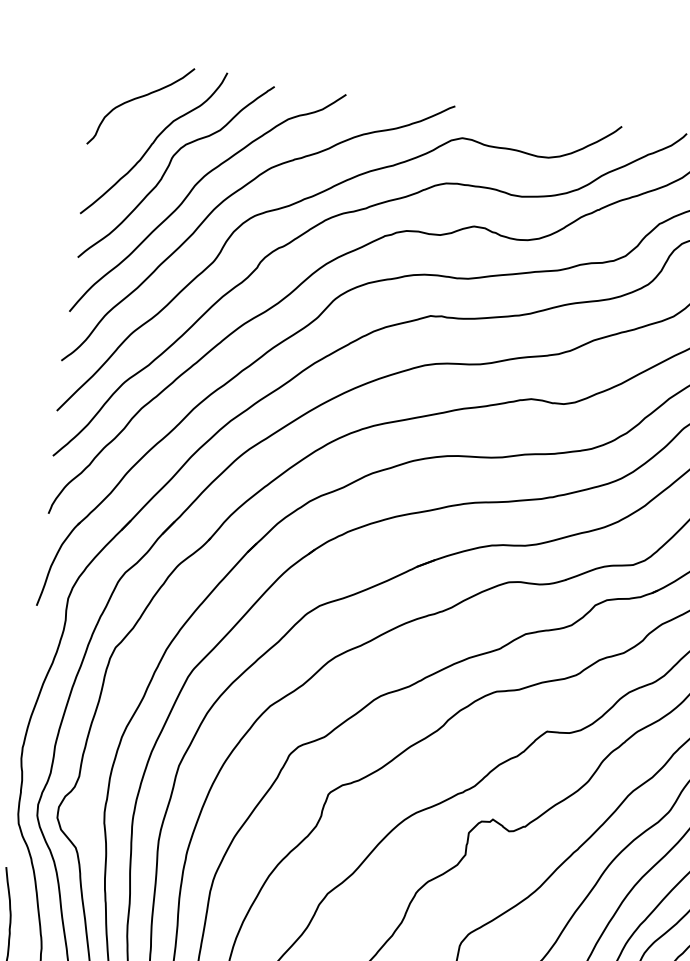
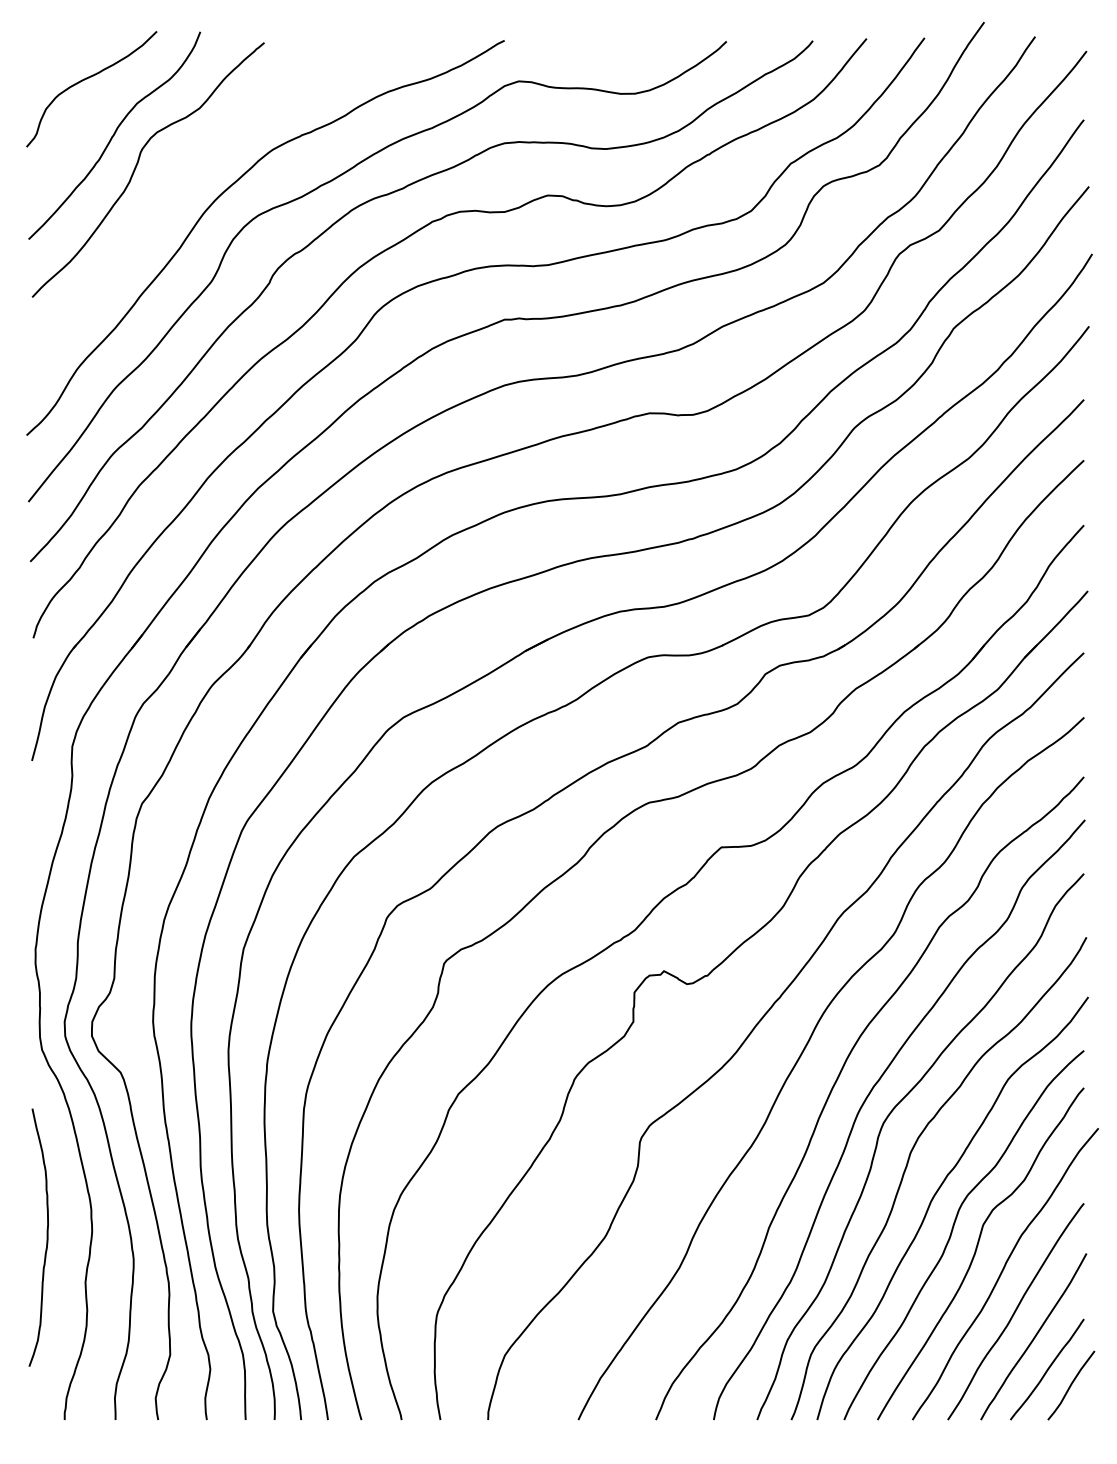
curve: (191, 191) -> (171, 193), removed

